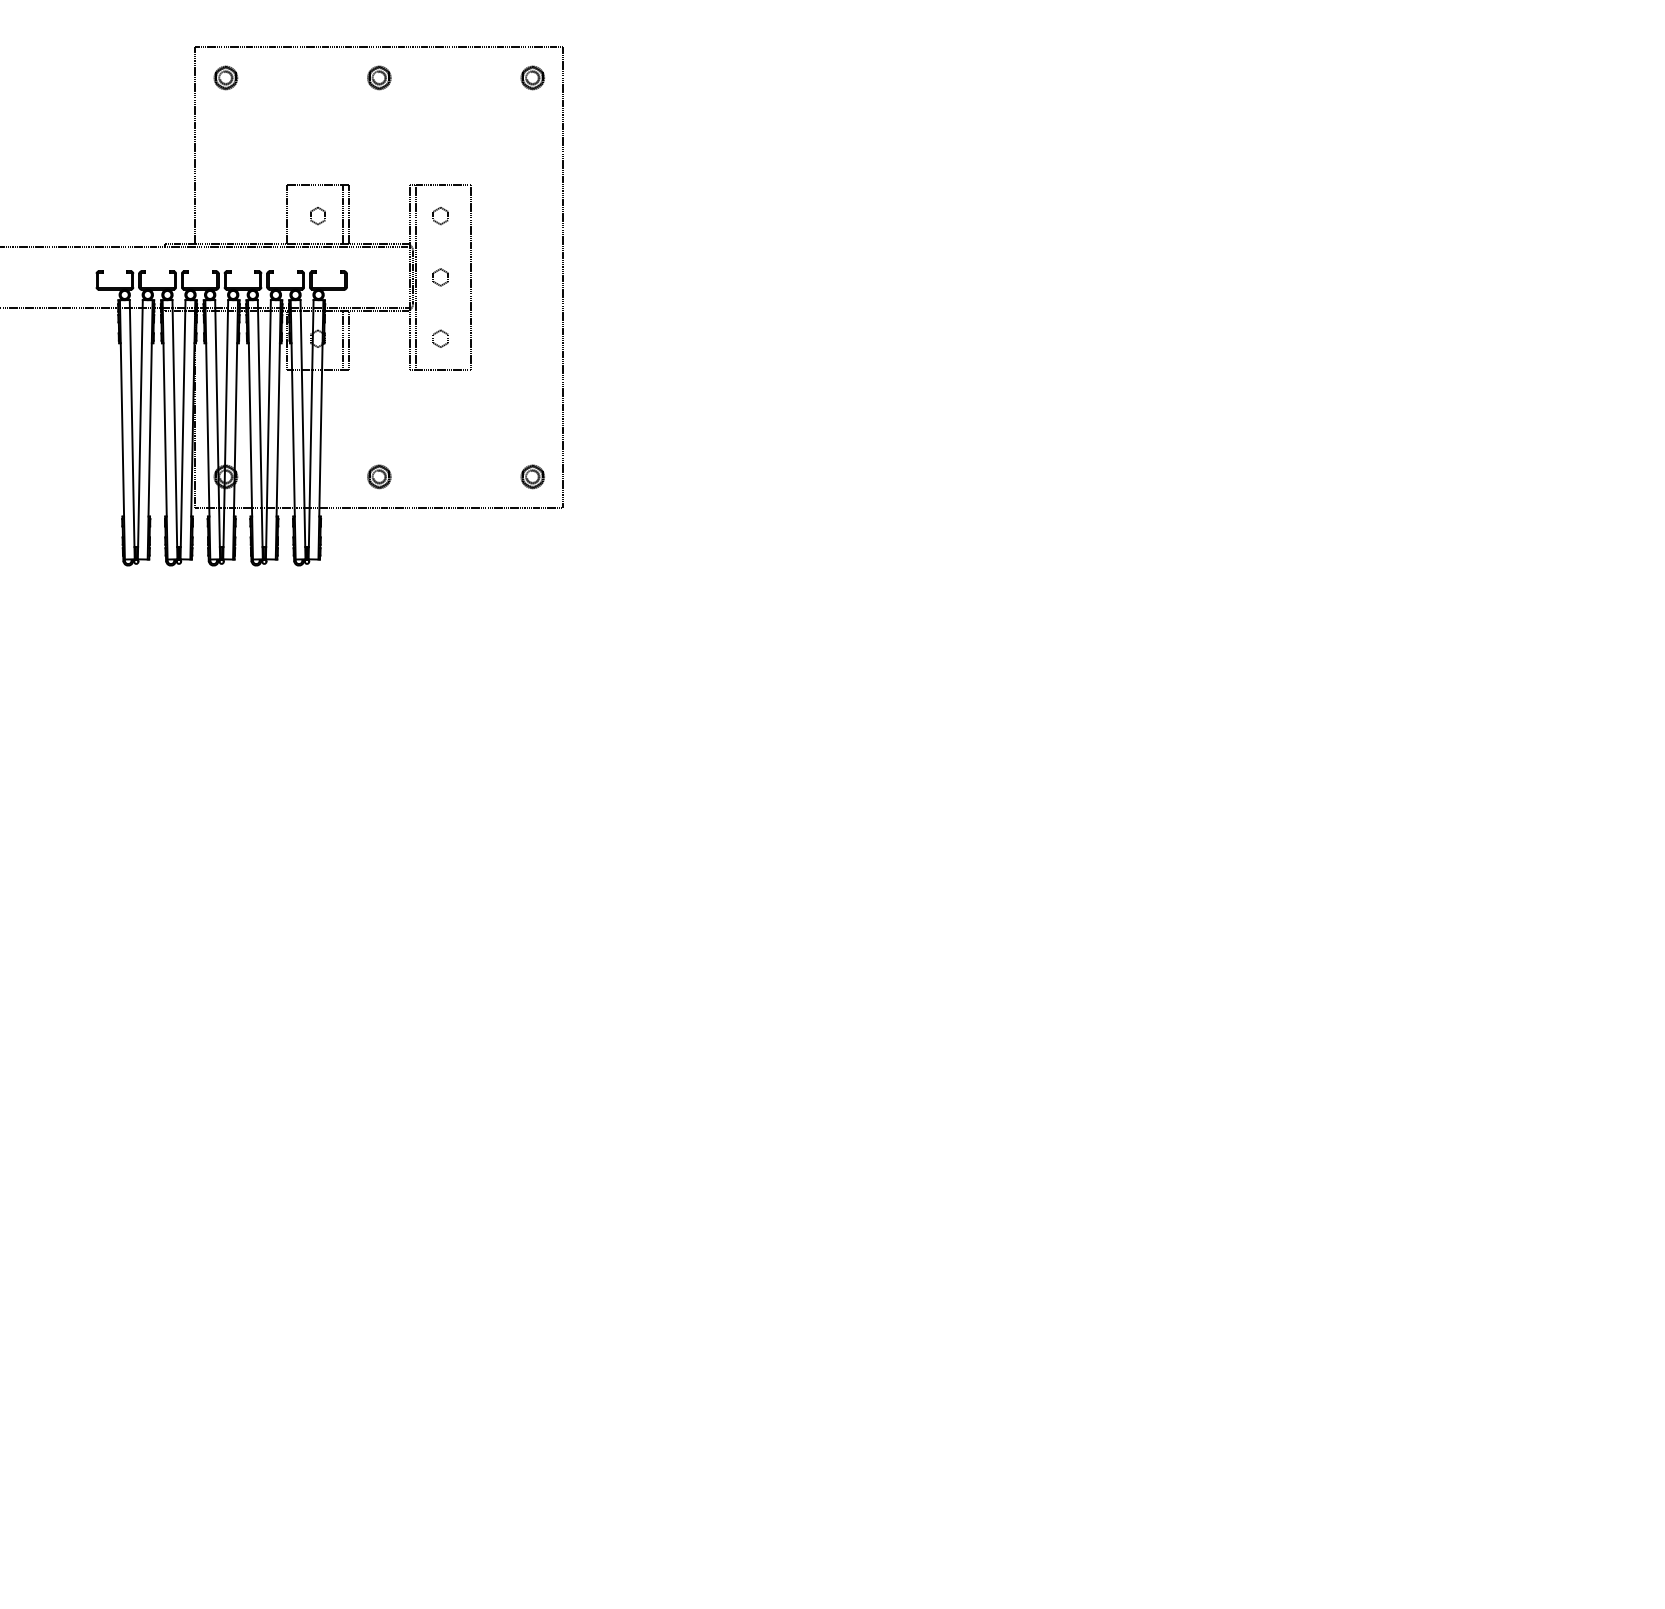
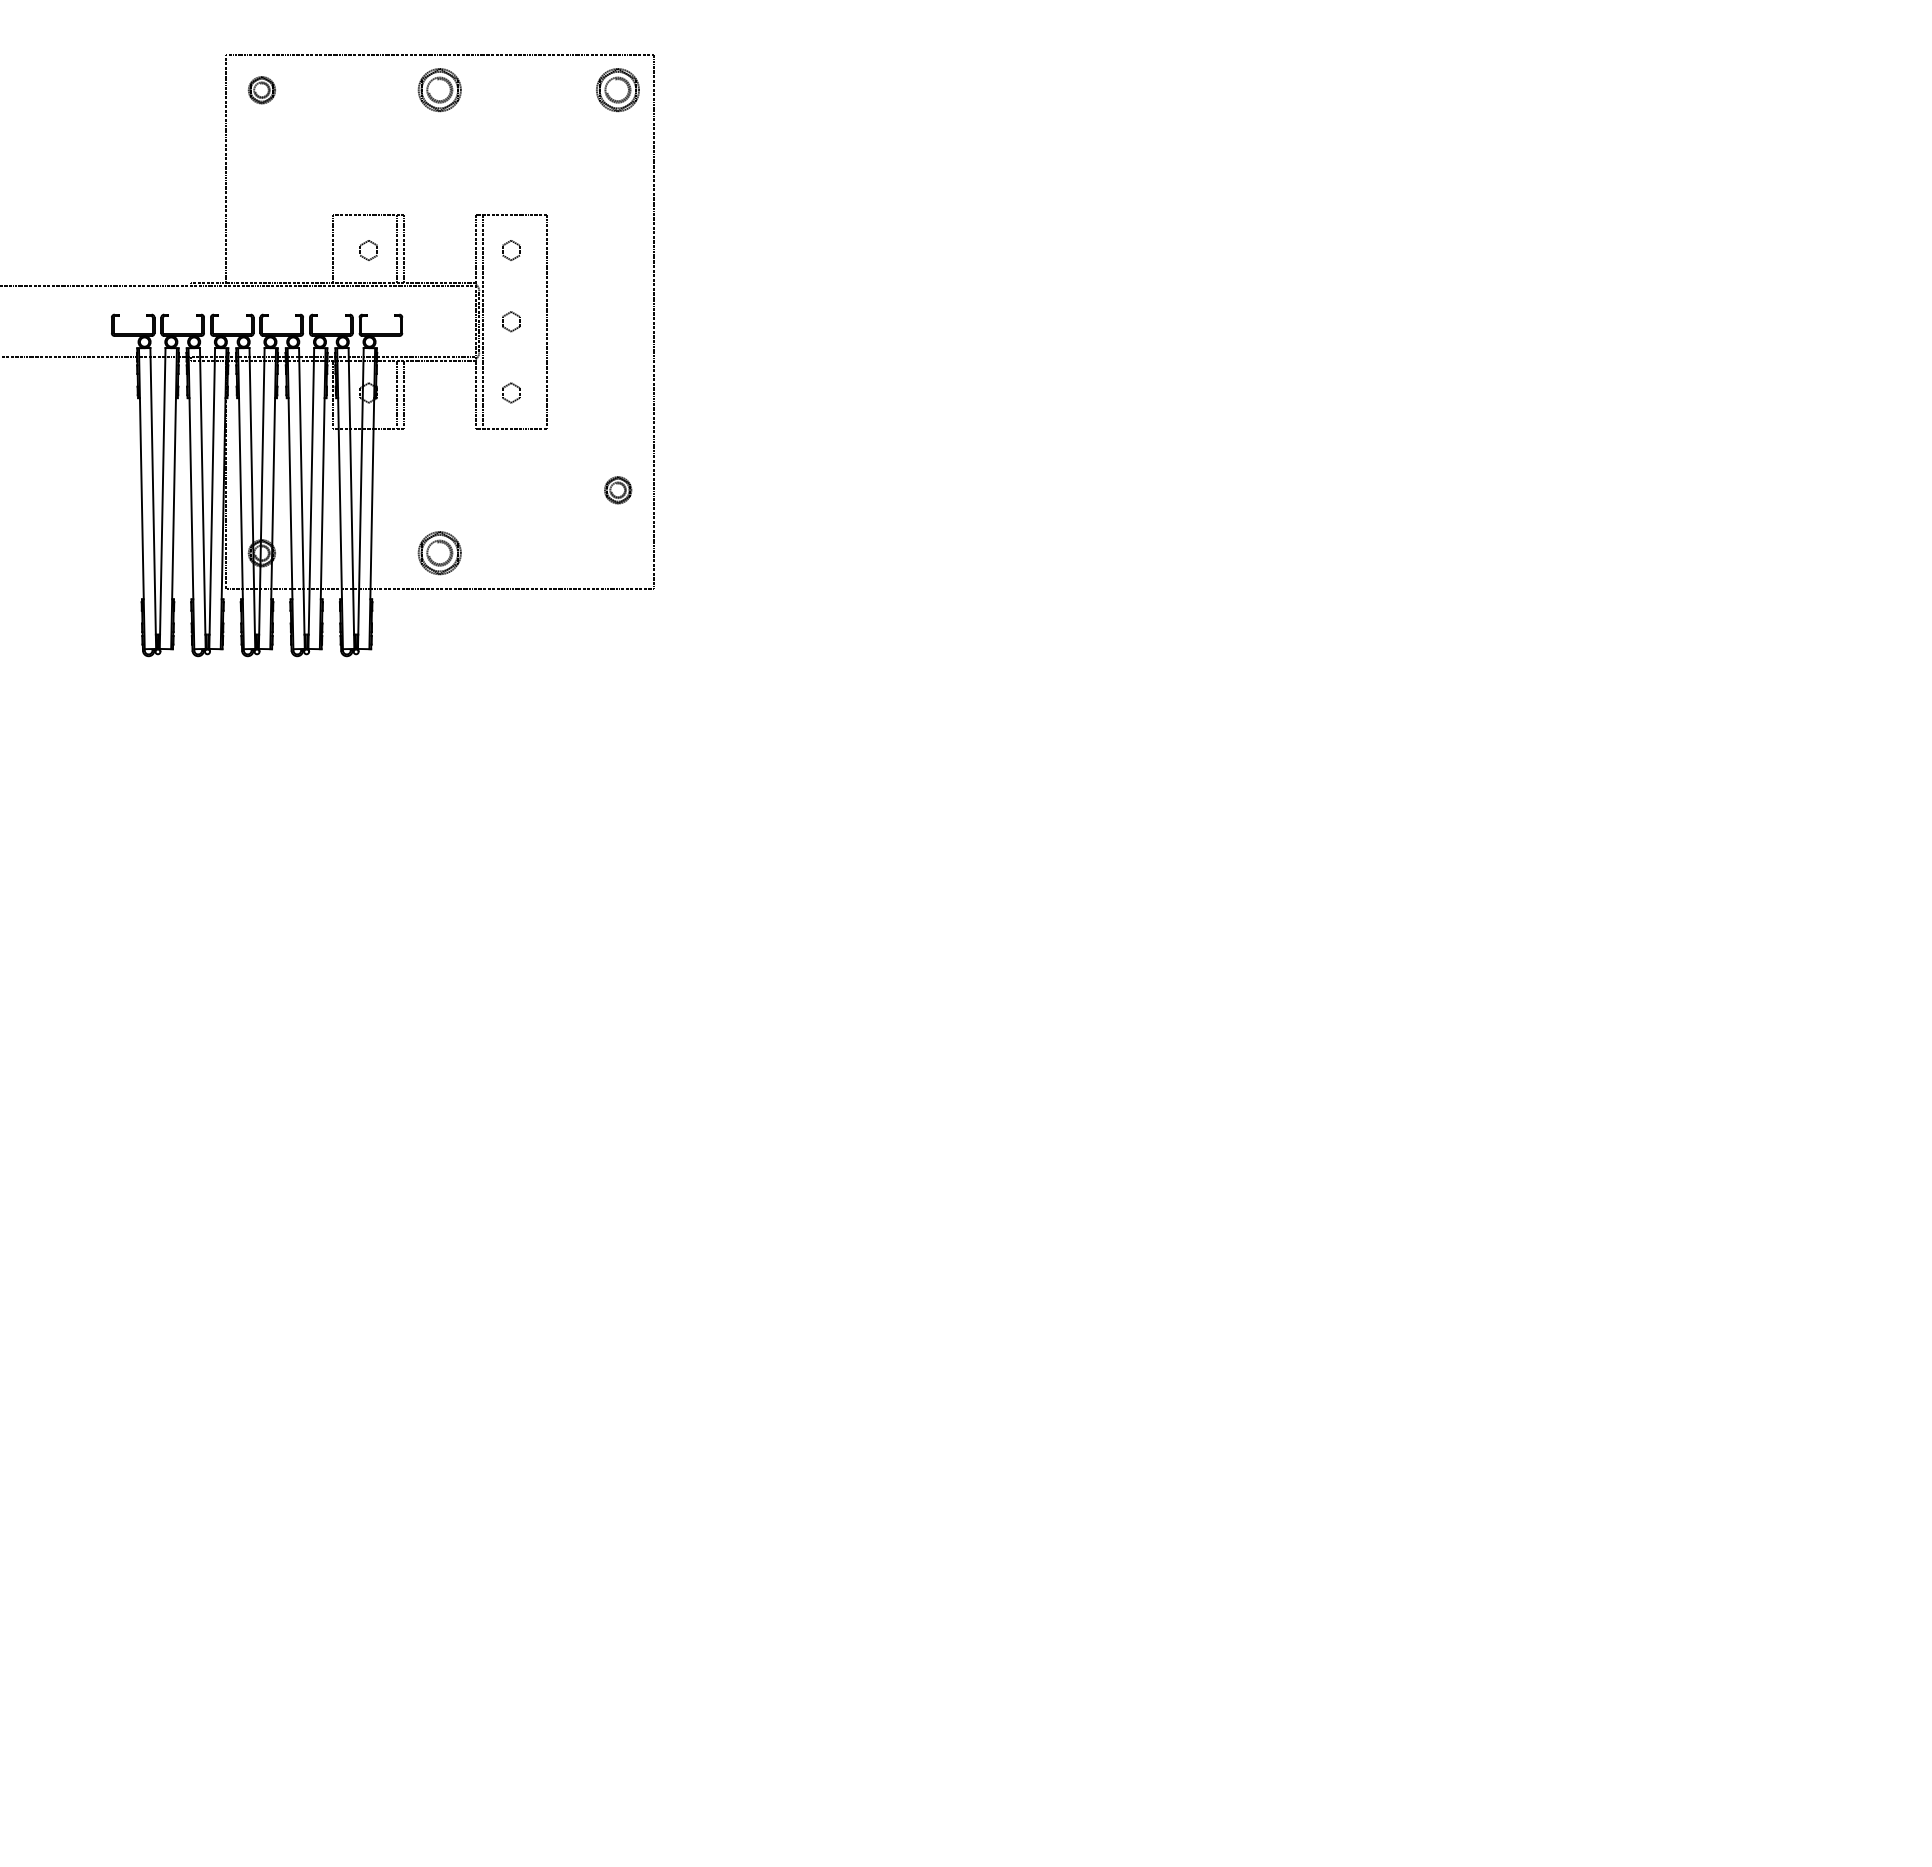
part: (379, 78) -> (440, 90), size x1.6
part: (533, 78) -> (618, 90), size x1.6
part: (379, 477) -> (440, 553), size x1.6
part: (533, 477) -> (618, 490), moved

